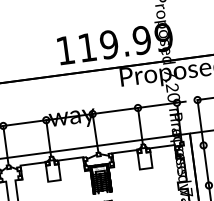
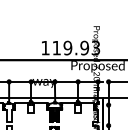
text: (162, 36) -> (95, 47), 119.99 -> 119.93

